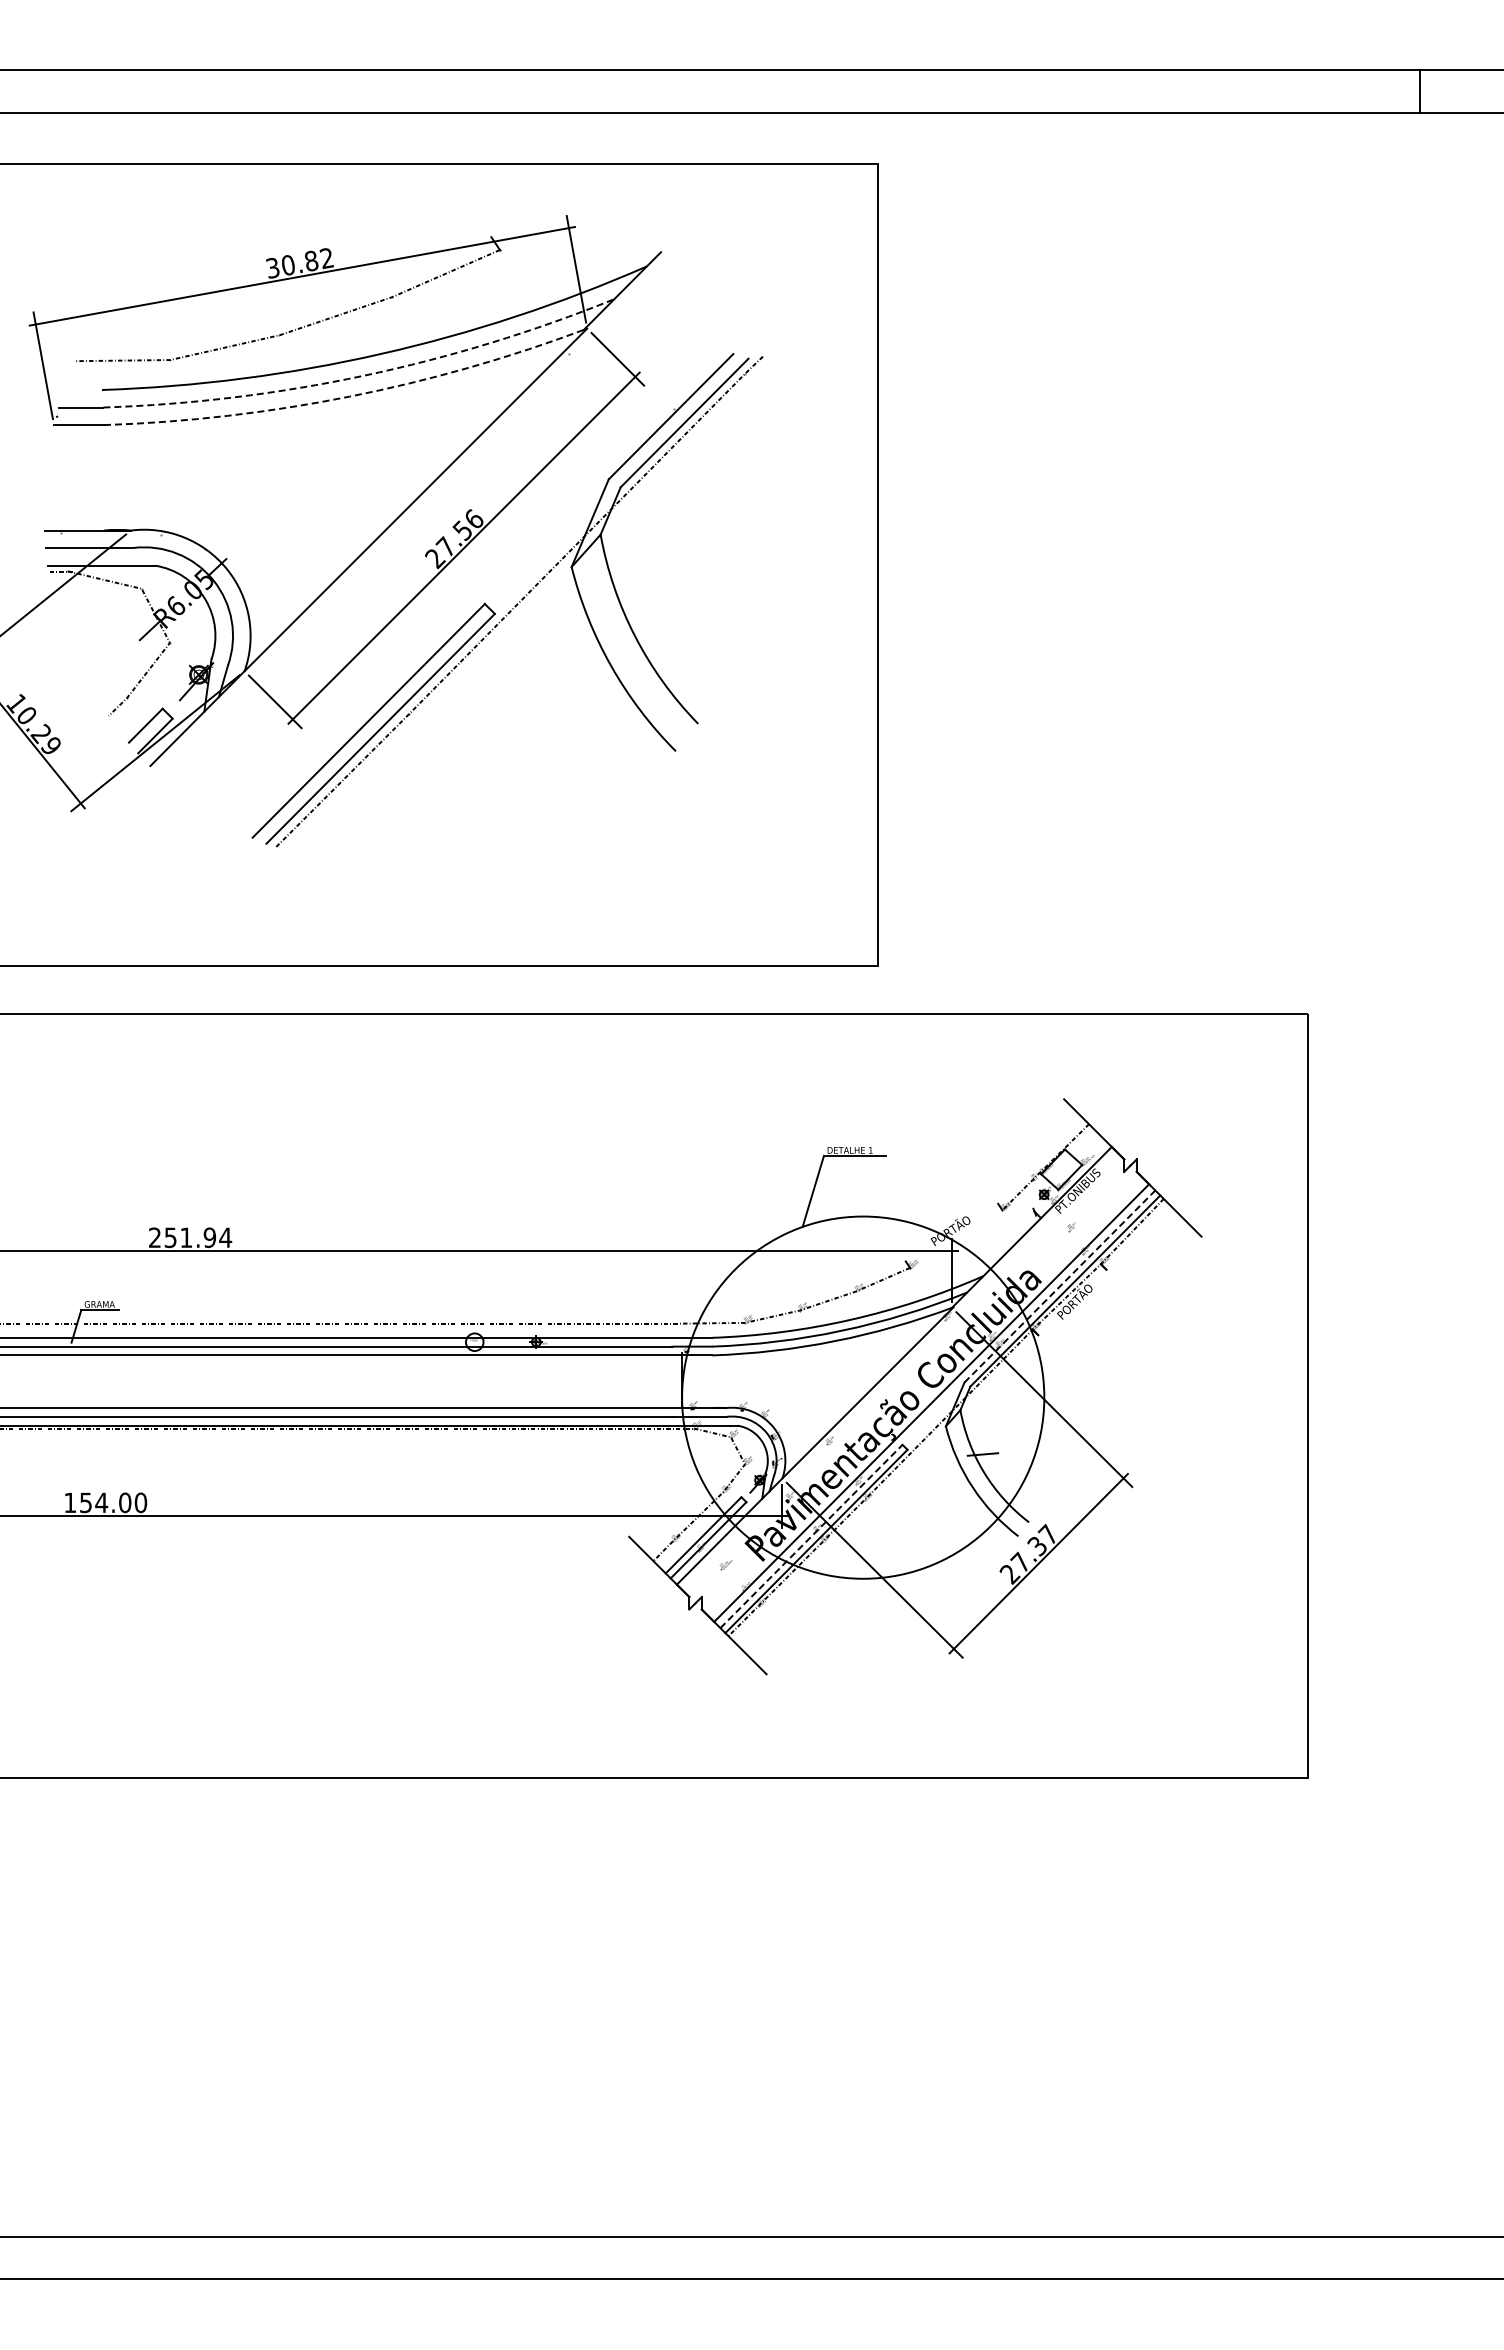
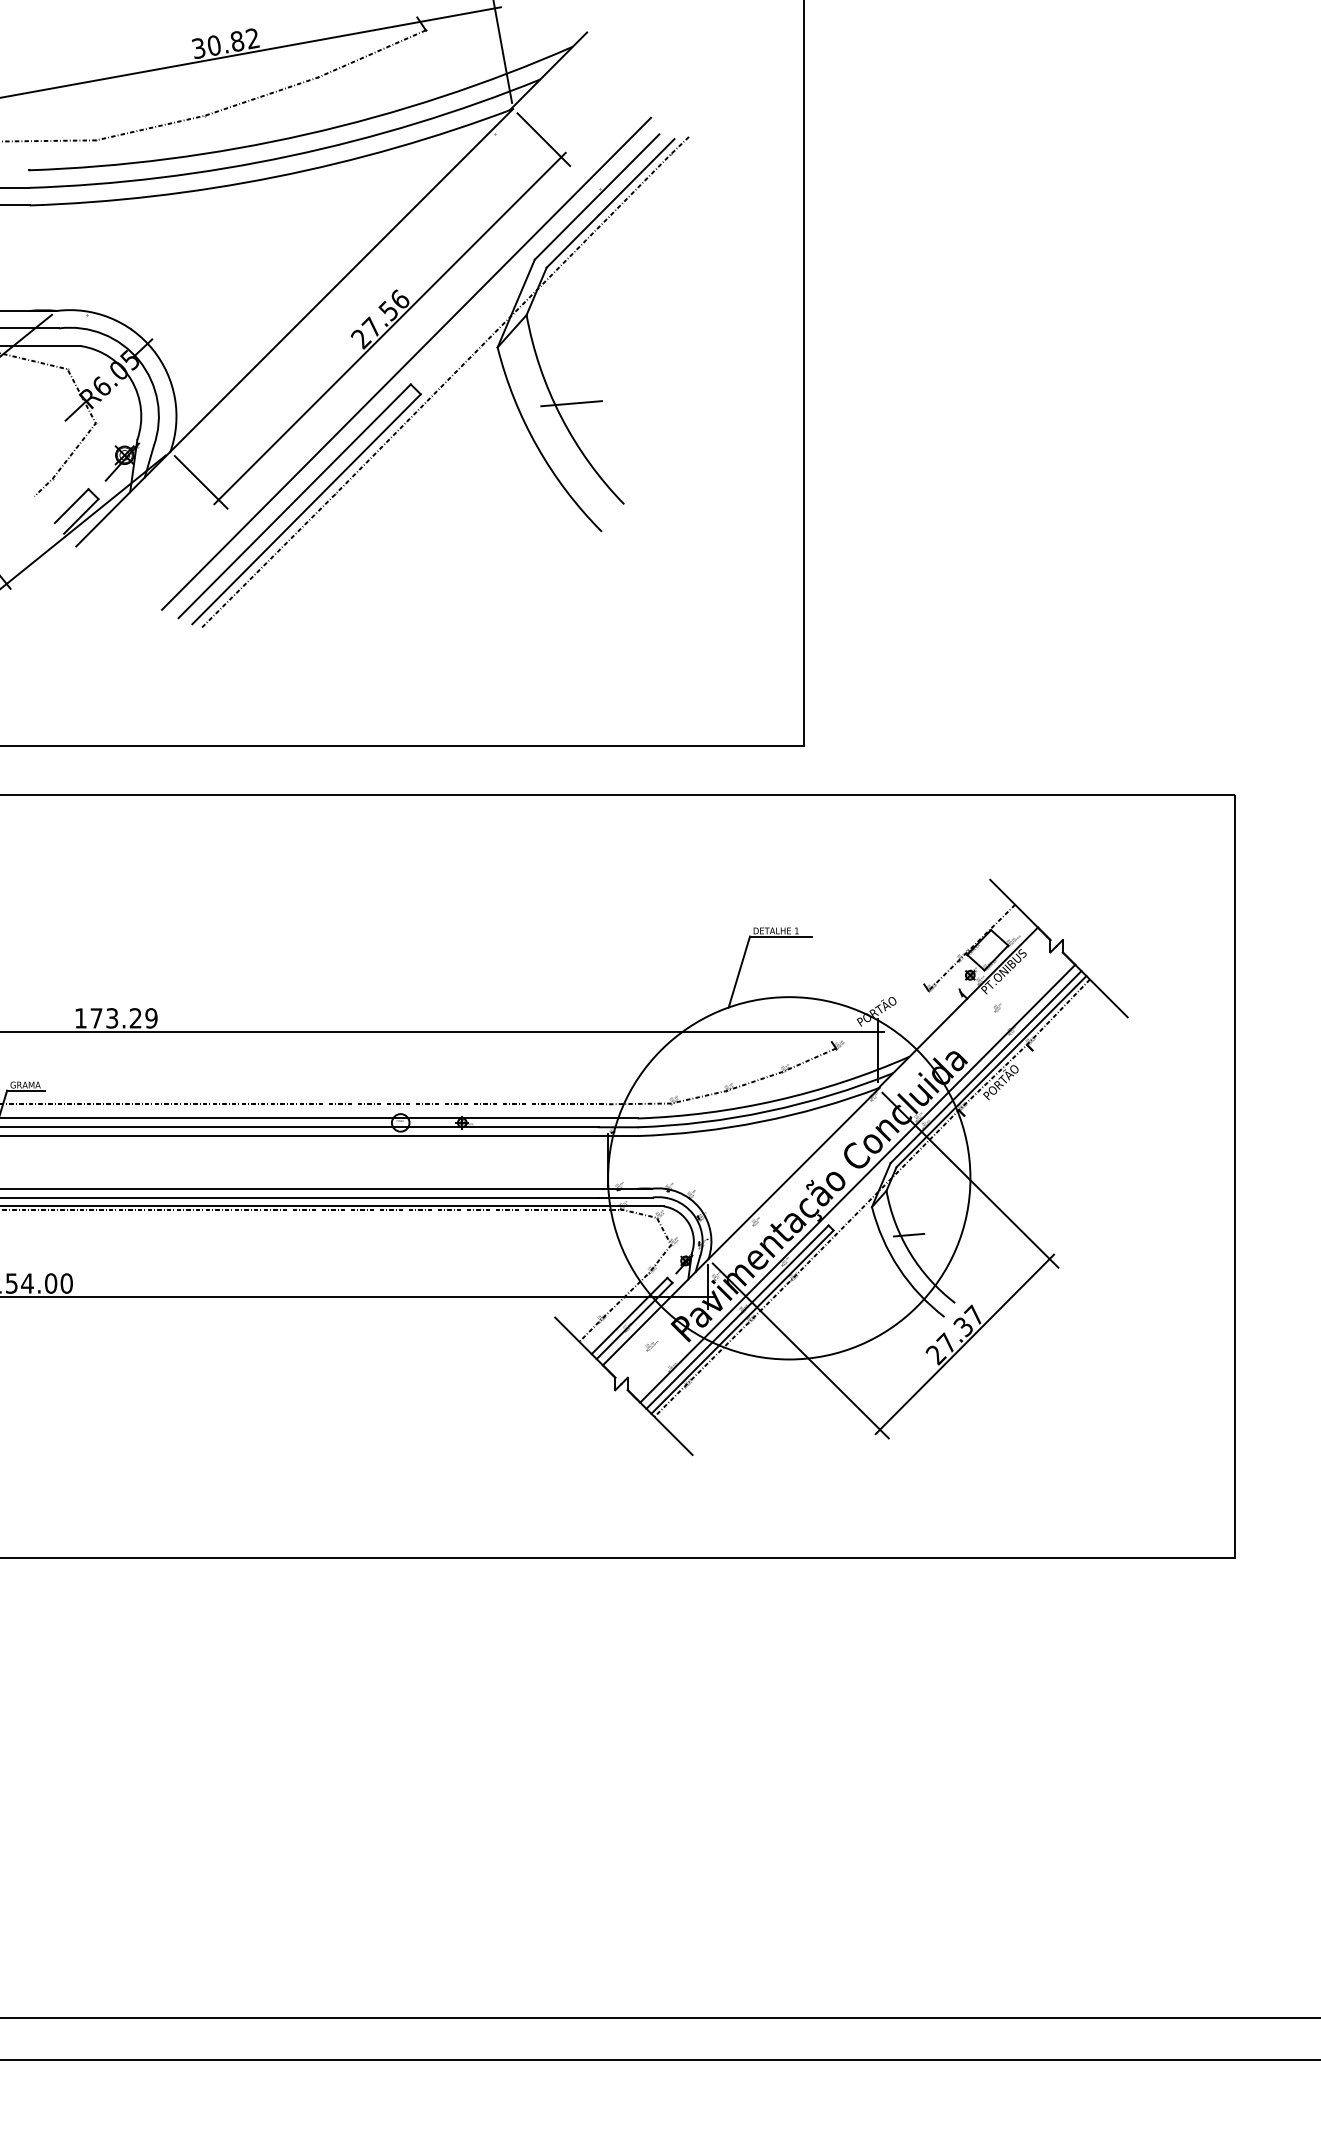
arc: (363, 375) -> (289, 155), dashed -> solid
arc: (349, 396) -> (275, 176), dashed -> solid
line: (480, 583) -> (406, 363), added
line: (645, 622) -> (571, 402), added
text: (190, 1237) -> (116, 1018), 251.94 -> 173.29
line: (1060, 1286) -> (986, 1067), dashed -> solid
line: (811, 1536) -> (737, 1317), dashed -> solid

